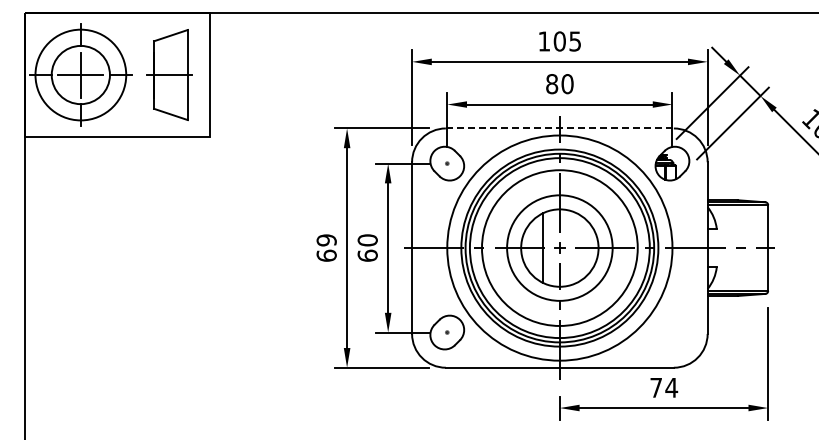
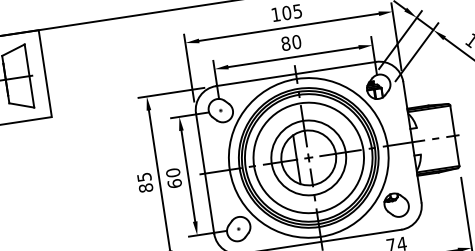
line: (560, 128) -> (296, 73), dashed -> solid
text: (326, 247) -> (145, 182), 69 -> 85
part: (672, 332) -> (396, 205), added

